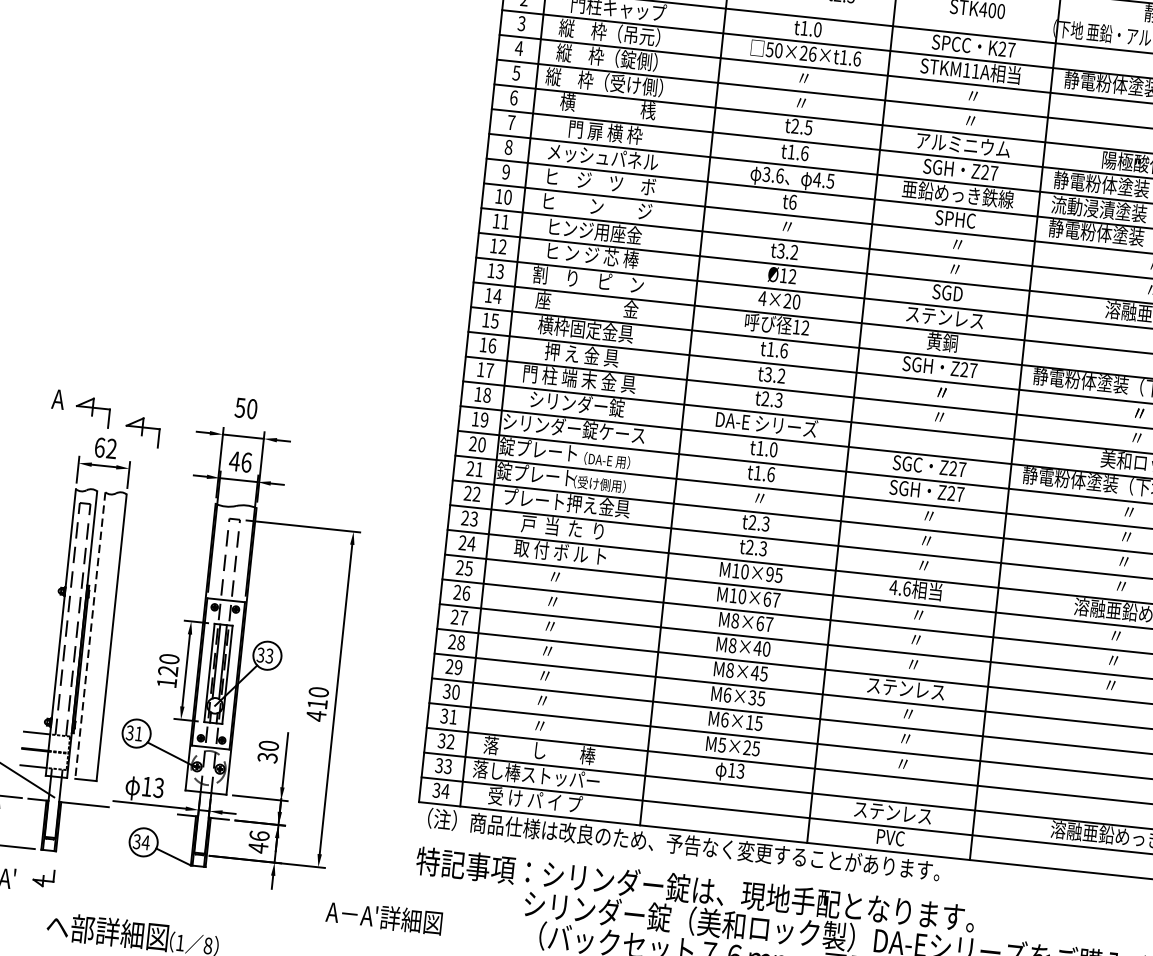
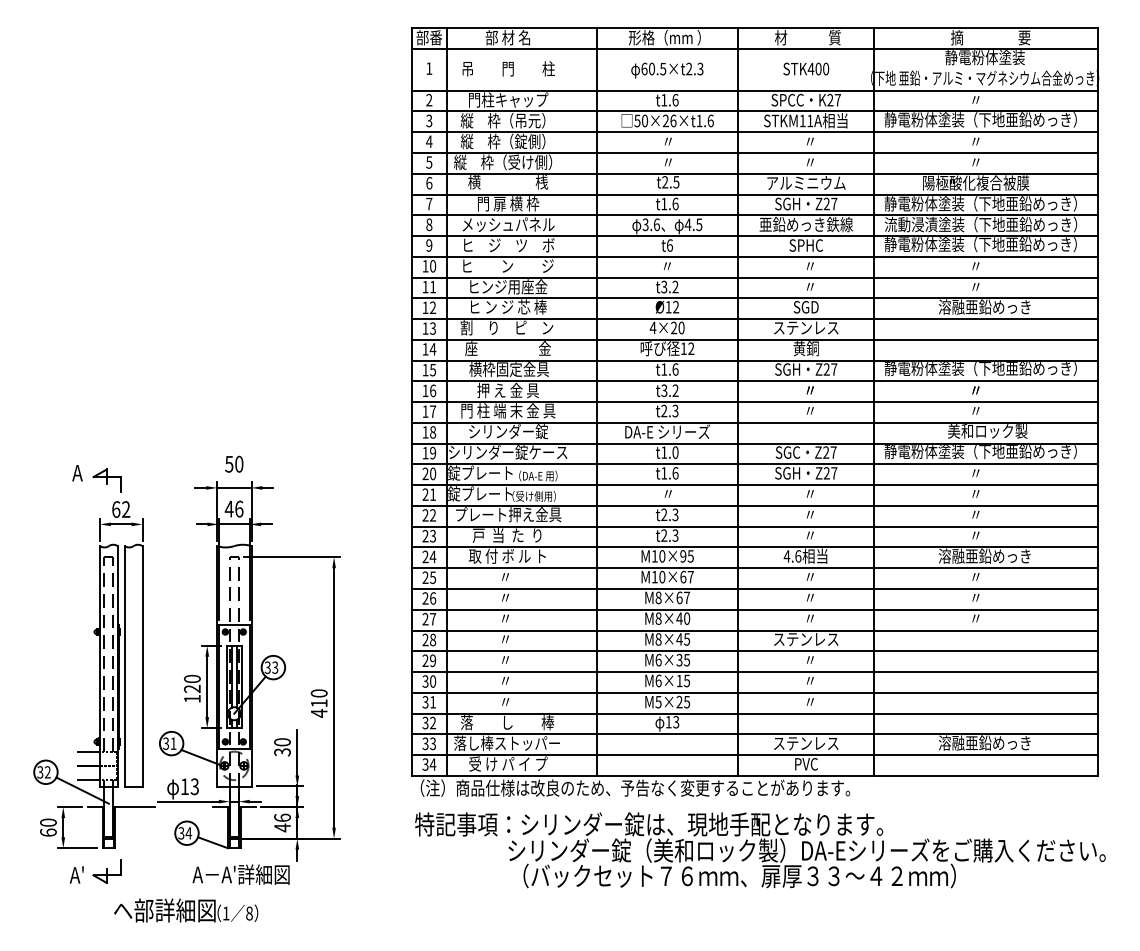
text: (817, 28) -> (675, 99), t1.0 -> t1.6
part: (141, 431) -> (149, 492), removed
line: (90, 635) -> (124, 666), dashed -> solid
part: (42, 877) -> (106, 871), size x1.67
text: (383, 917) -> (240, 874), moved

